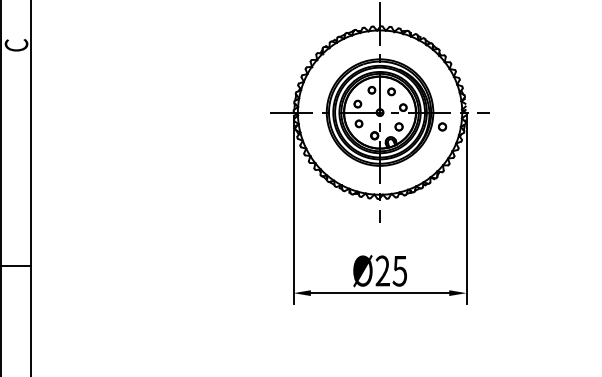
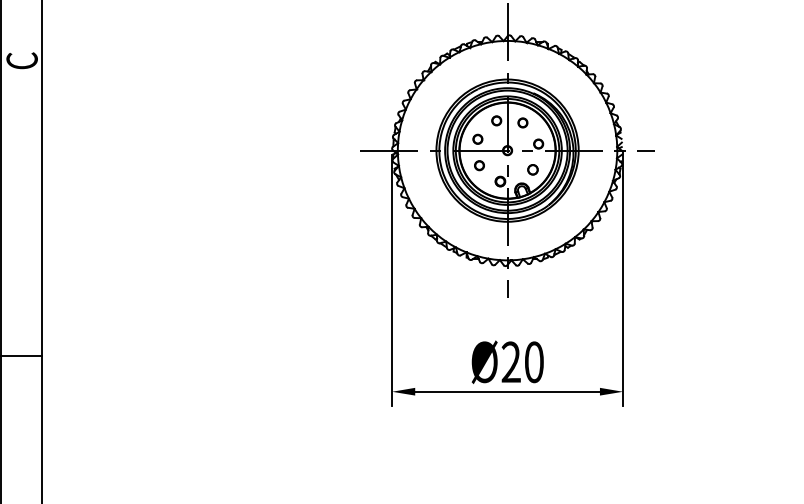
circle: (442, 126) -> (590, 169), removed
text: (399, 271) -> (533, 362), Ø25 -> Ø20

